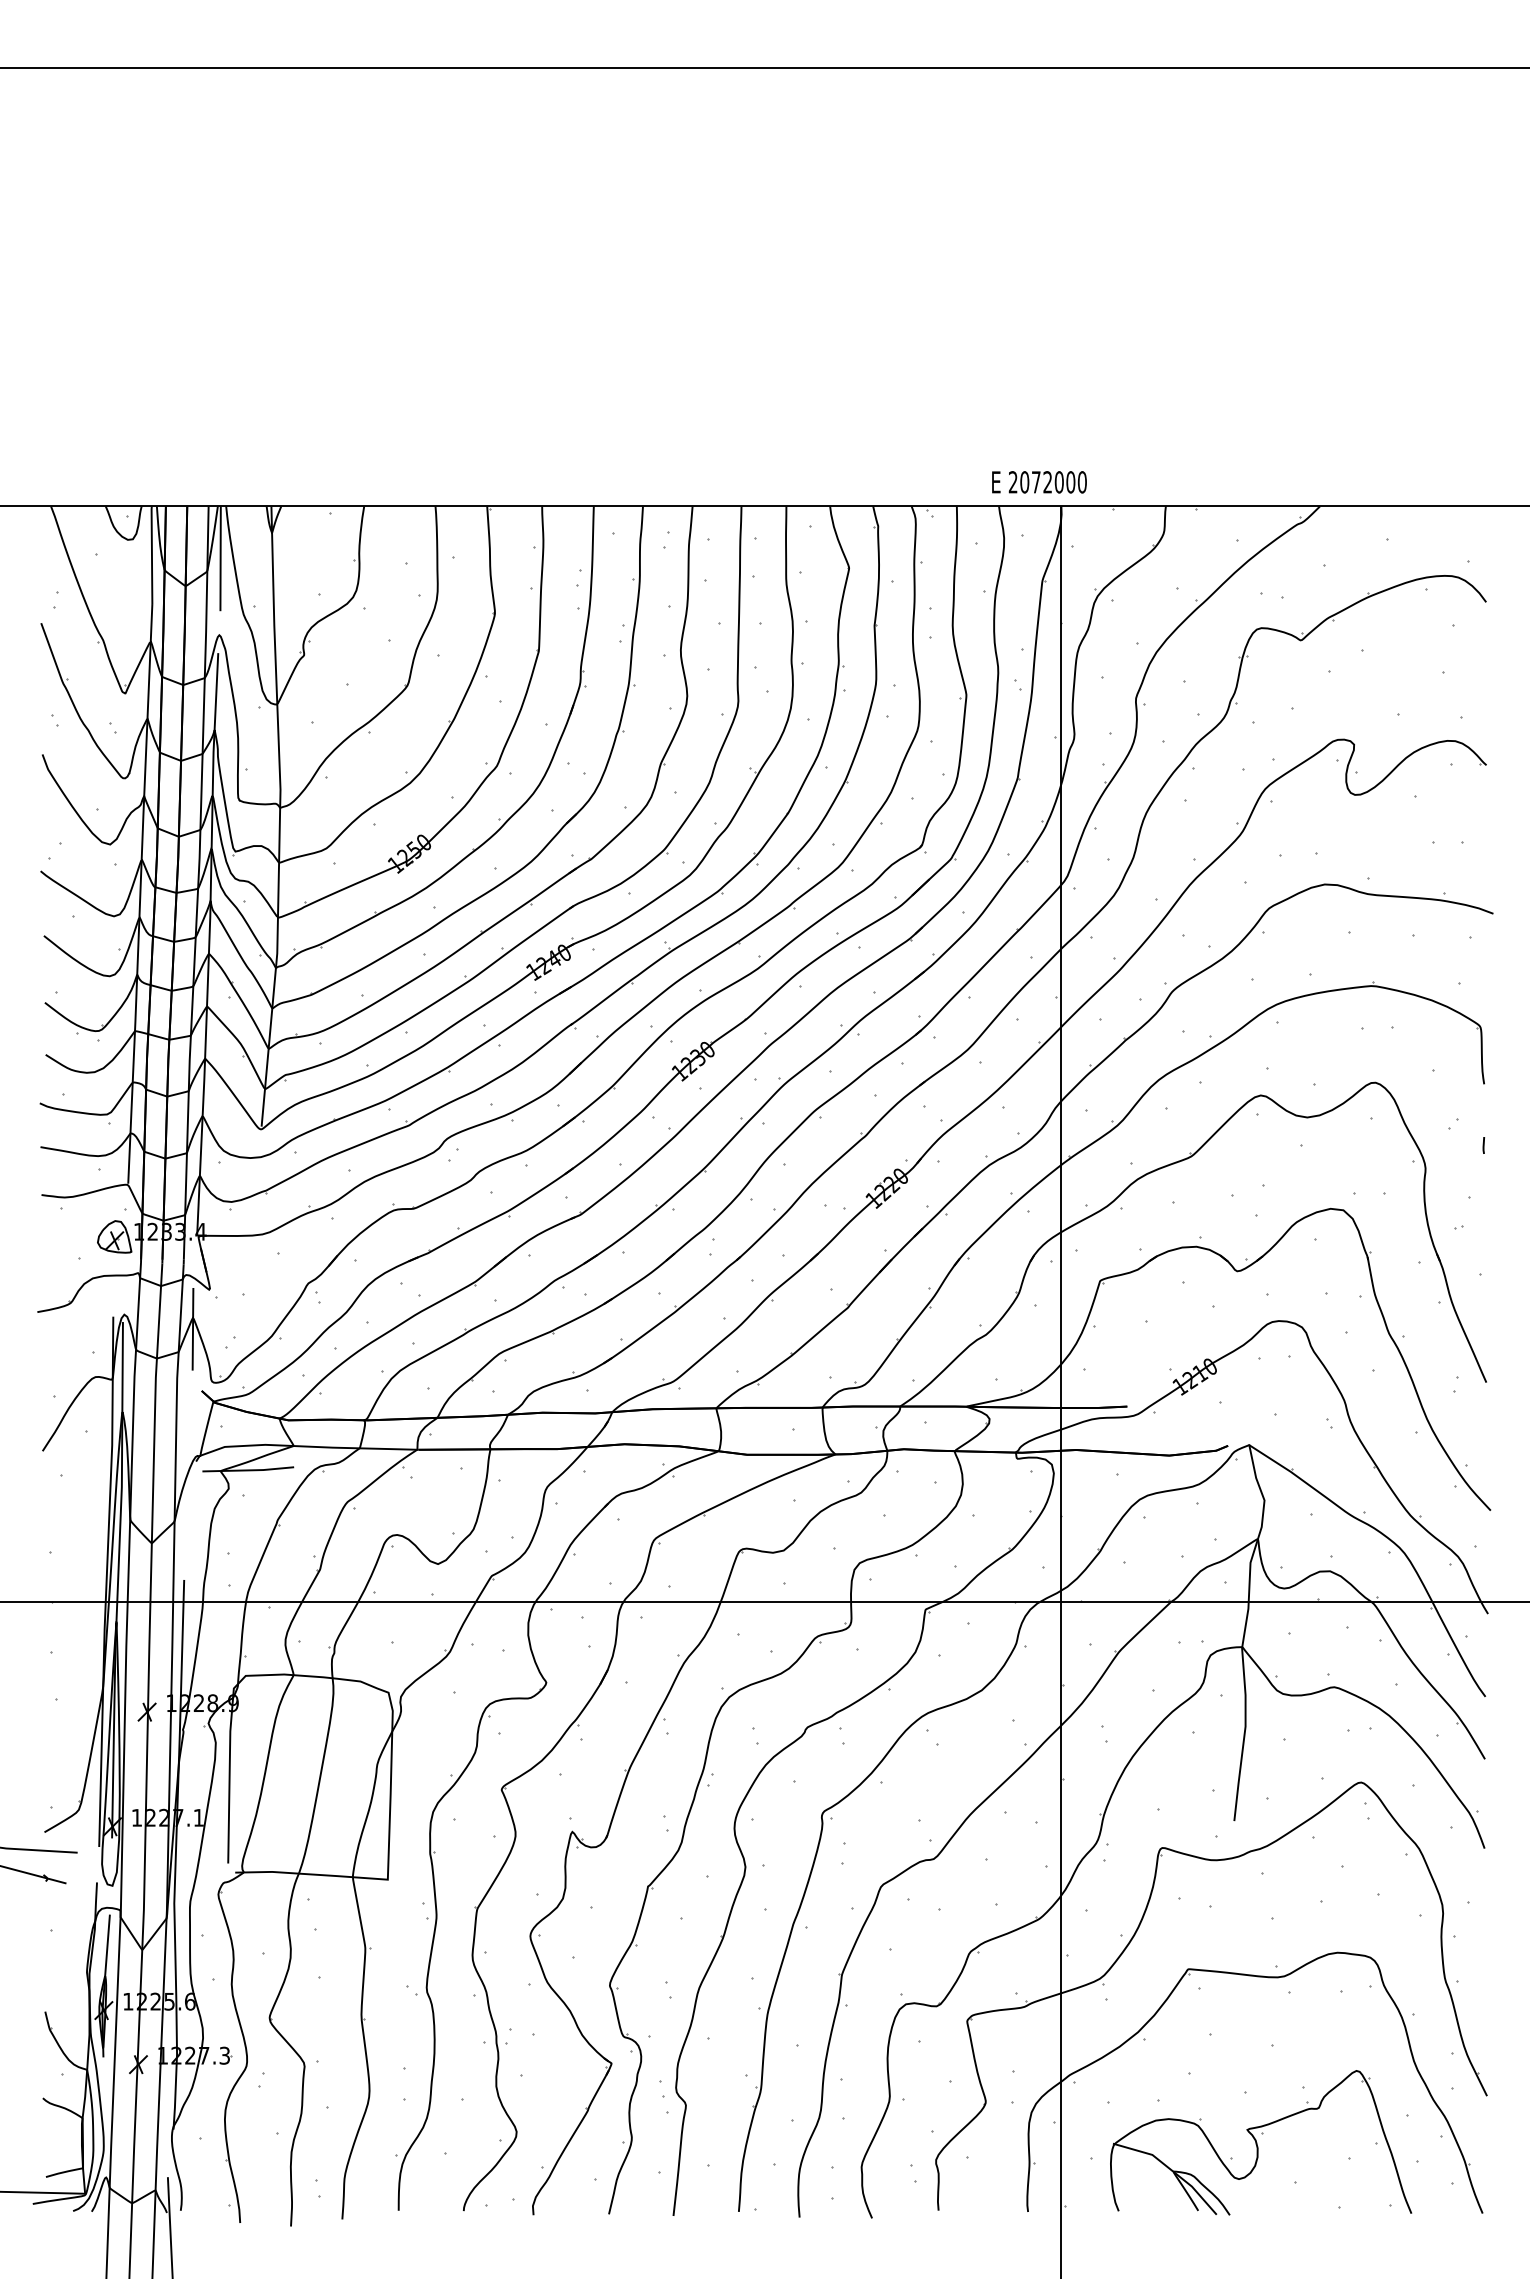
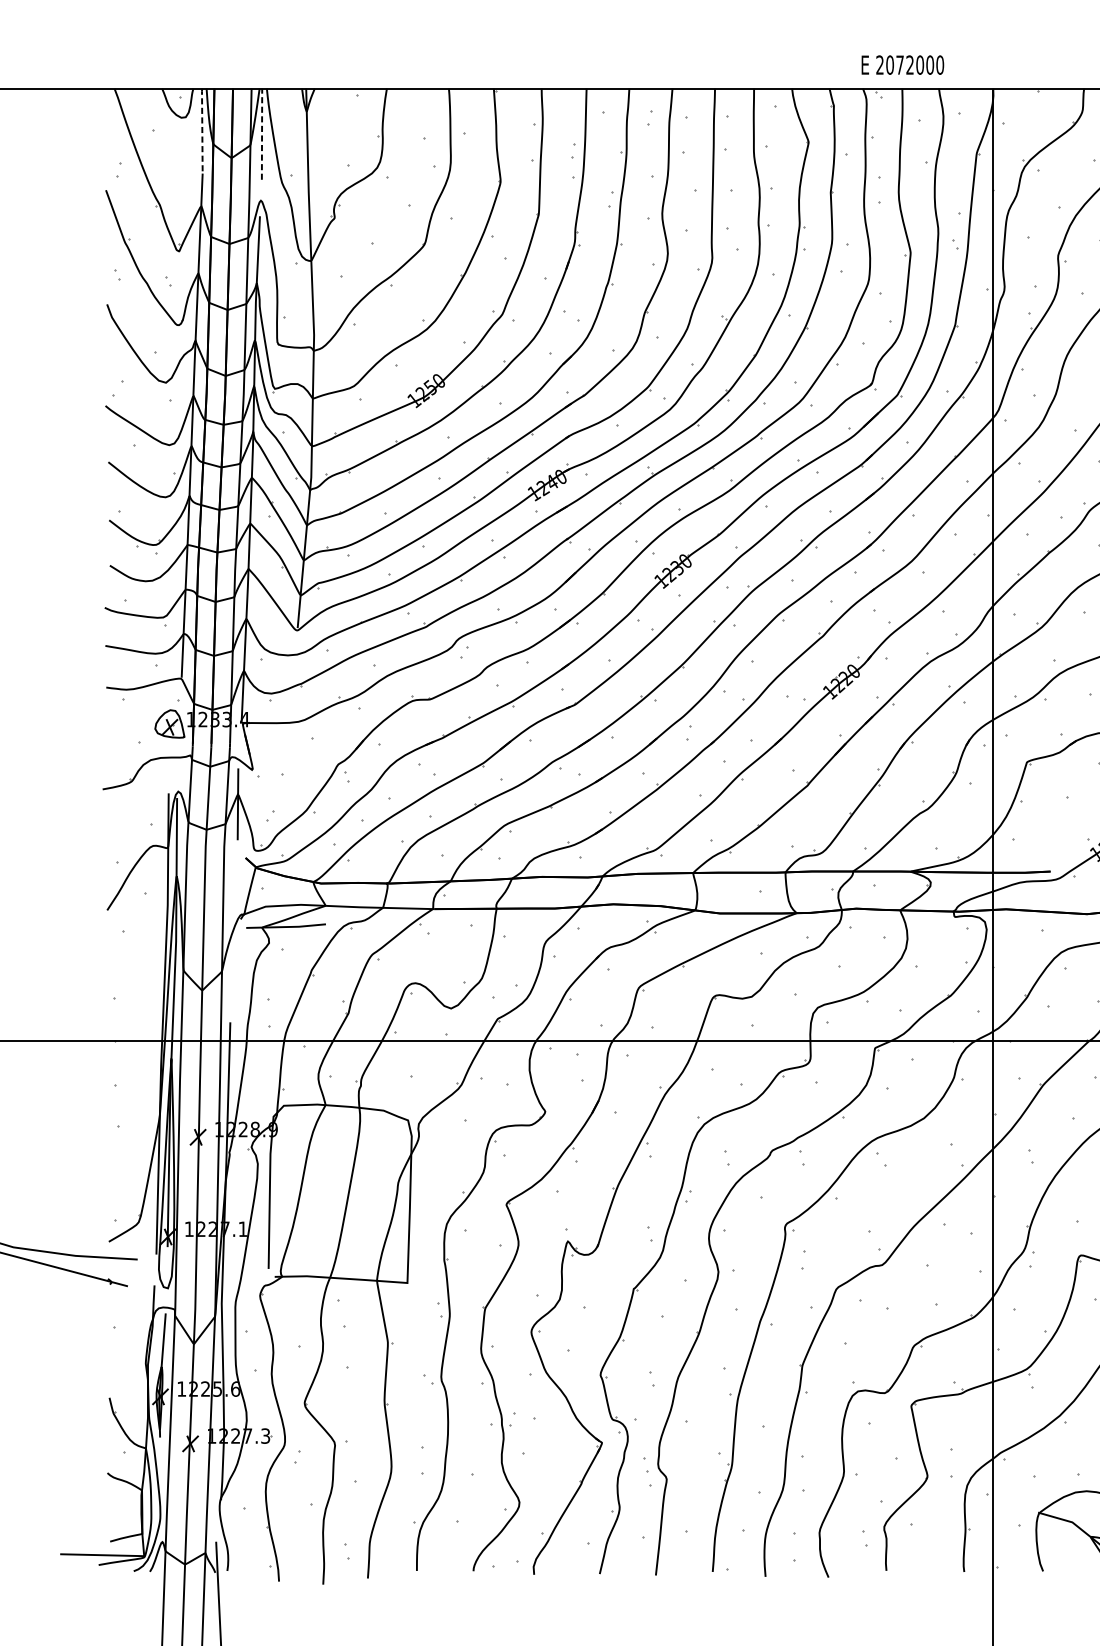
text: (1039, 482) -> (902, 65), moved
line: (151, 555) -> (201, 131), solid -> dashed
line: (220, 558) -> (261, 133), solid -> dashed

